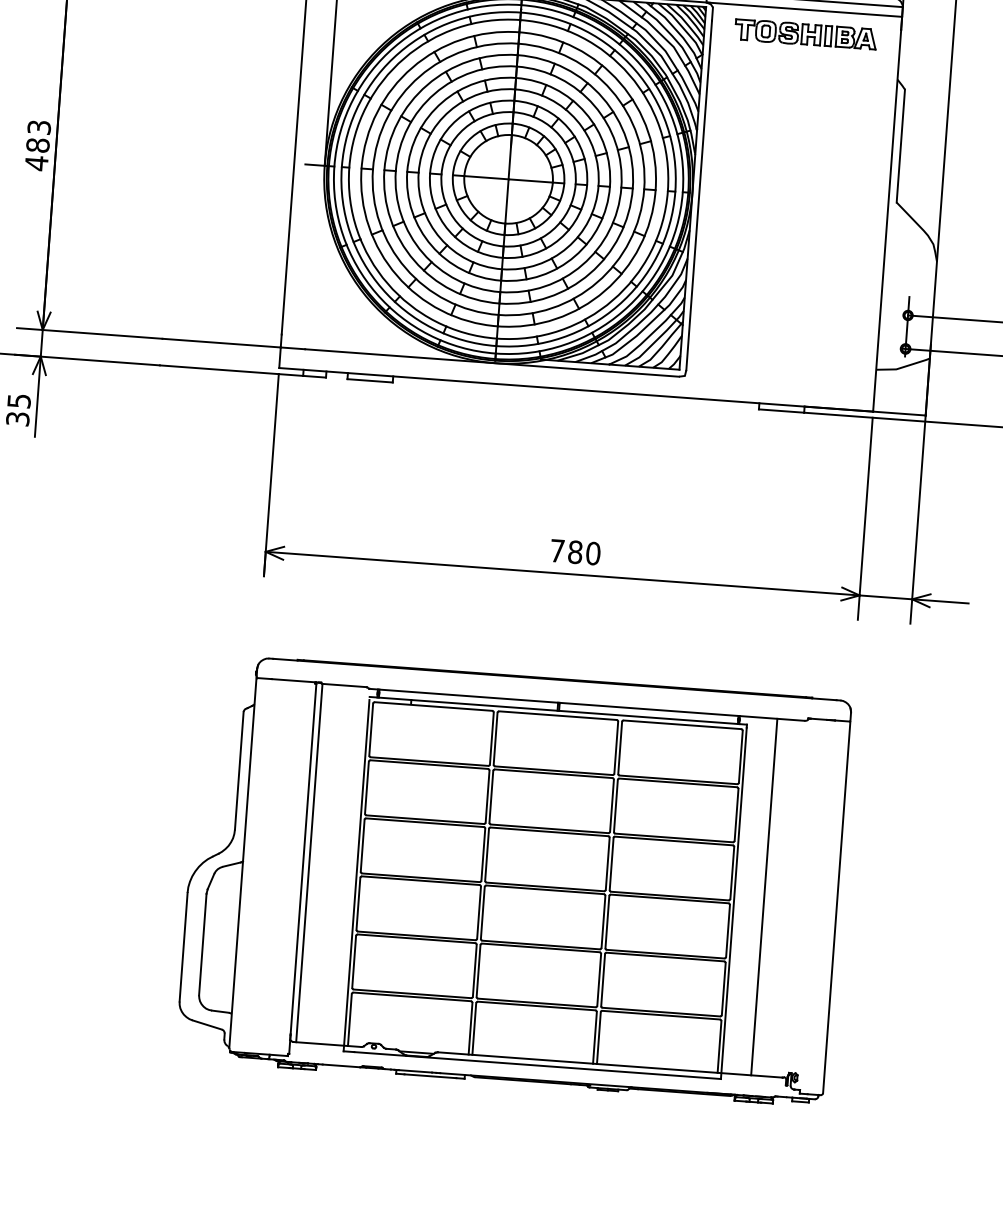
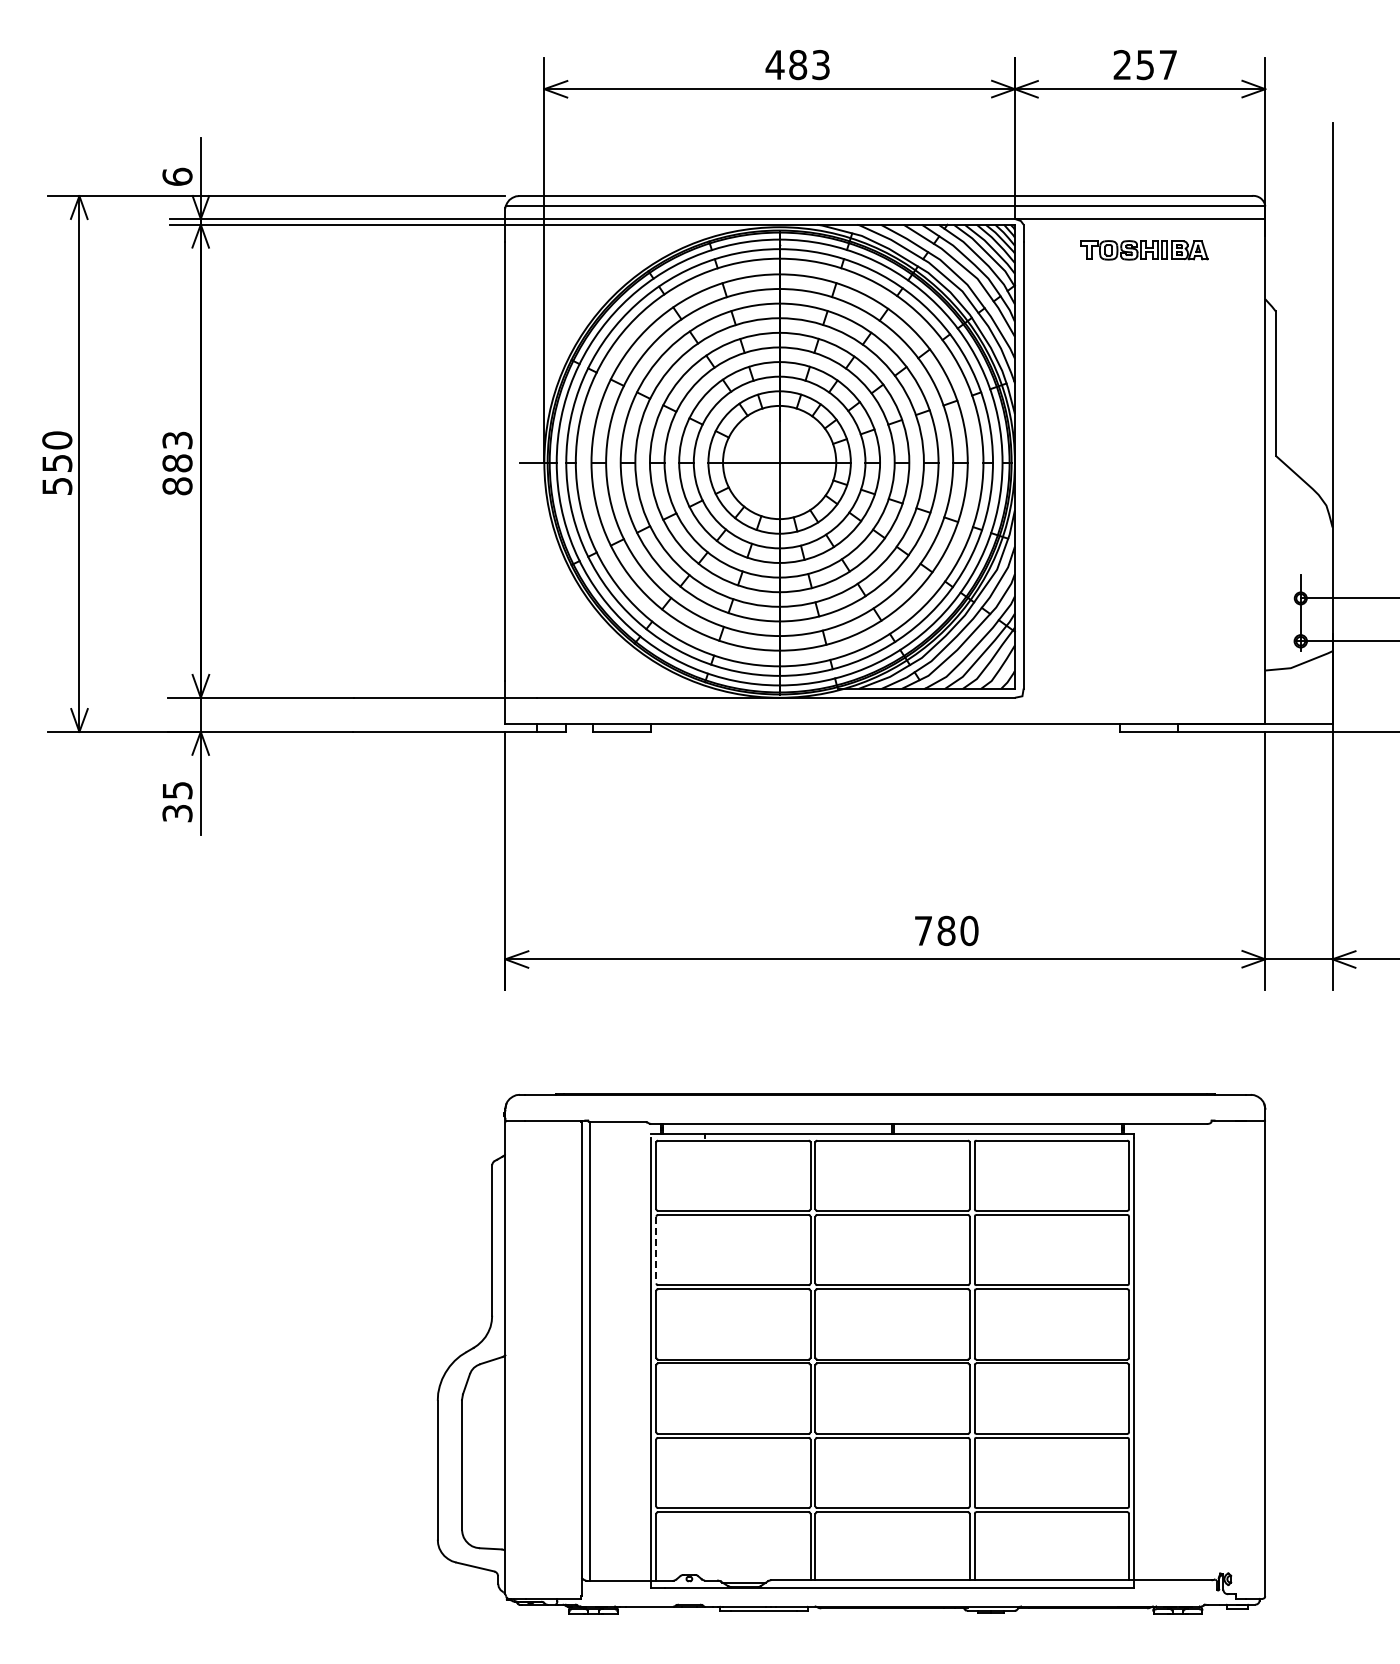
part: (805, 34) -> (1144, 250), size x0.7
text: (36, 162) -> (177, 485), 483 -> 883
text: (575, 551) -> (946, 930), moved
line: (367, 788) -> (656, 1250), solid -> dashed
line: (764, 897) -> (1172, 1352), removed

